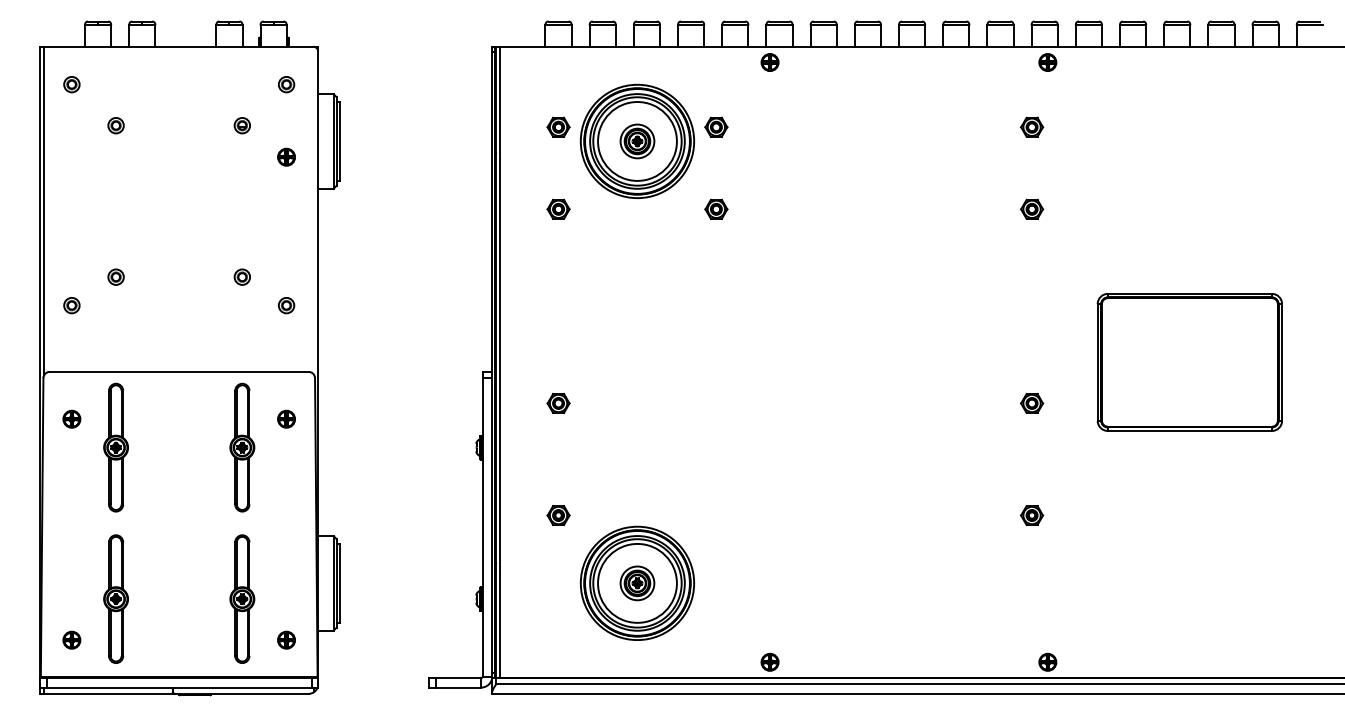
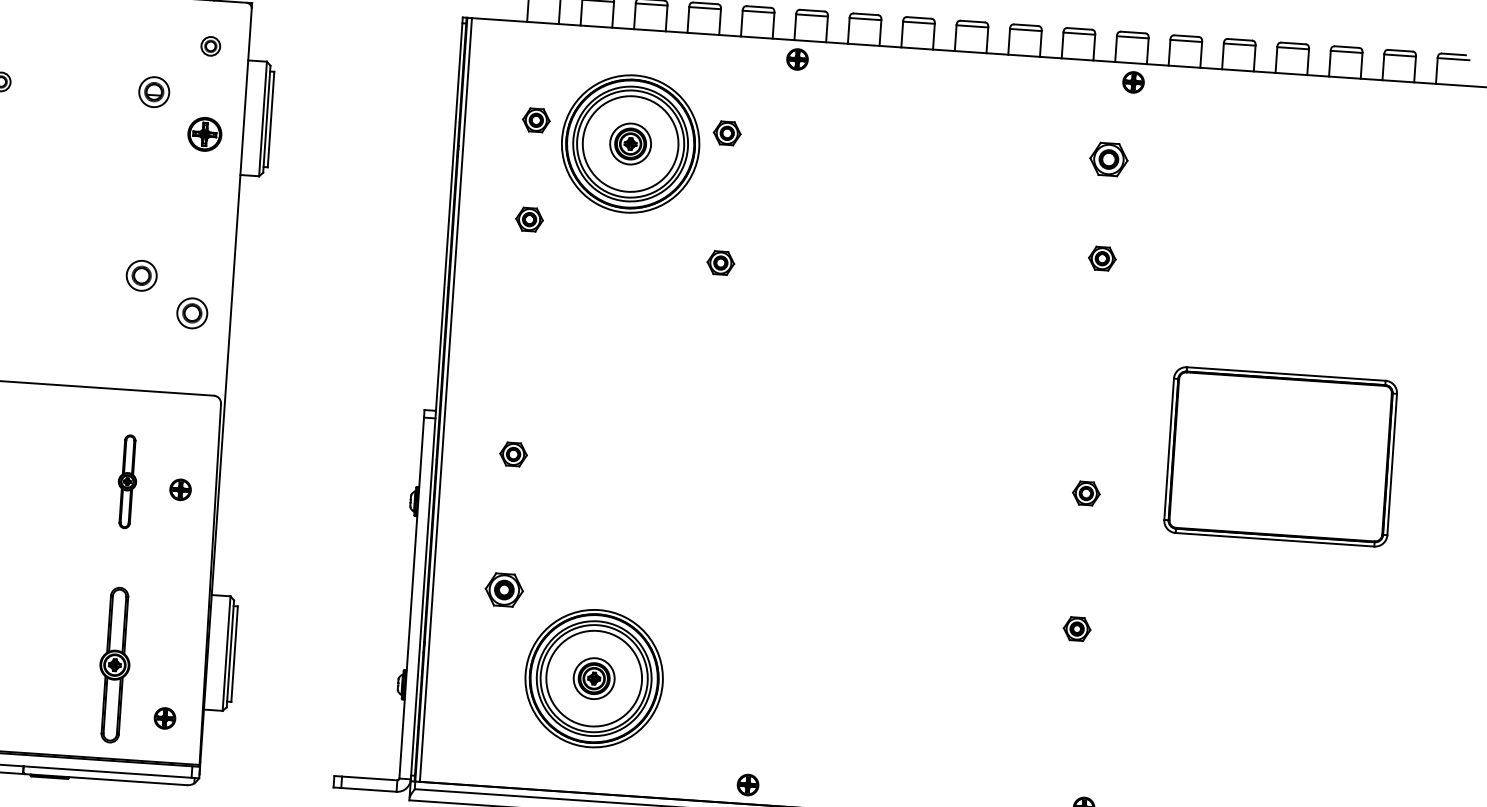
part: (241, 125) -> (152, 92), size x1.6
part: (1032, 126) -> (1109, 158), size x1.4
part: (286, 156) -> (204, 133), size x1.6
part: (716, 208) -> (721, 262), moved
part: (241, 276) -> (140, 274), size x1.6
part: (286, 305) -> (192, 313), size x1.6
part: (286, 418) -> (180, 488), moved
part: (242, 447) -> (127, 481), size x0.6
part: (558, 515) -> (504, 590), size x1.4

